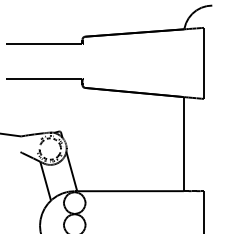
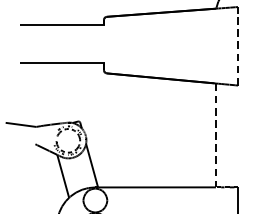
line: (203, 65) -> (237, 48), solid -> dashed
line: (183, 144) -> (215, 135), solid -> dashed

